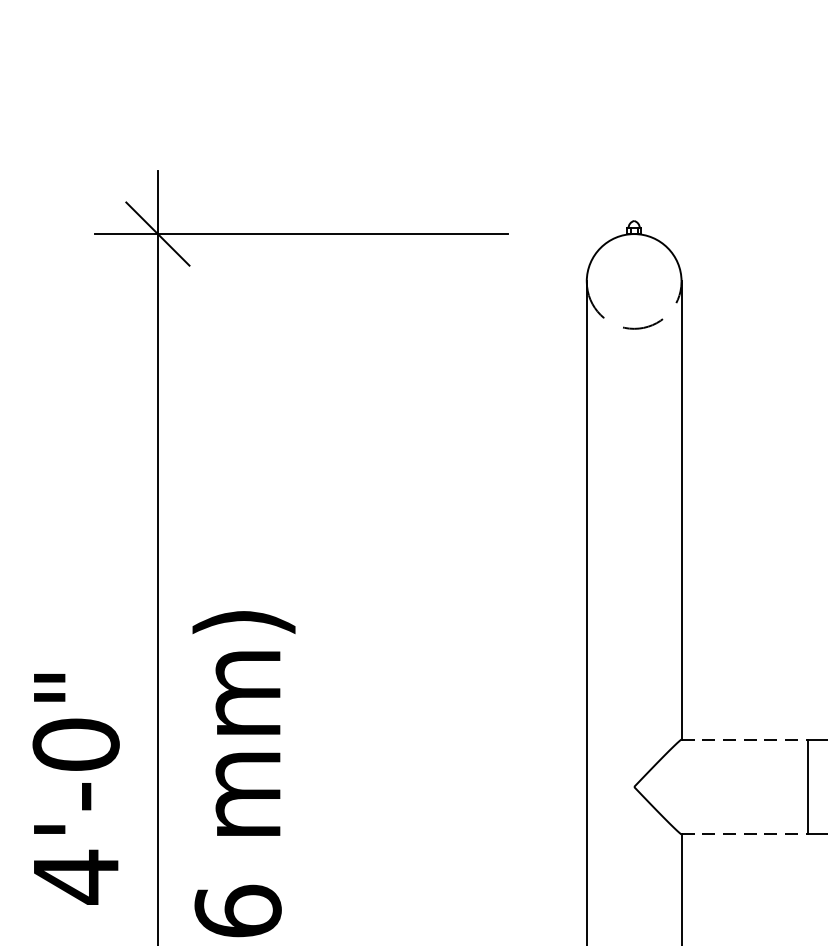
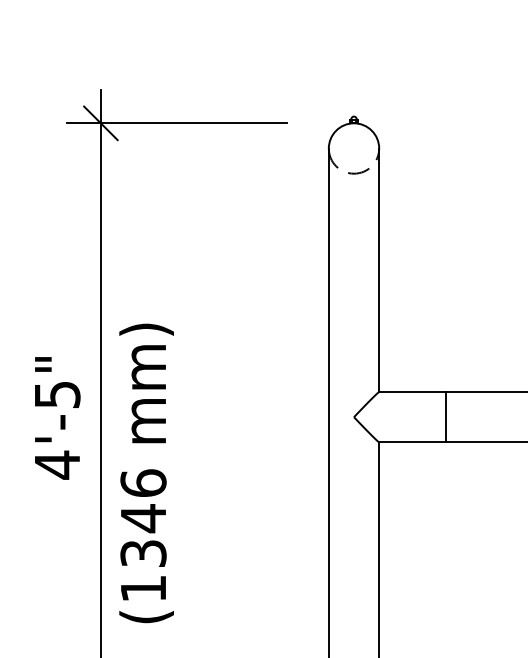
line: (744, 740) -> (412, 392), dashed -> solid
text: (76, 744) -> (57, 394), 4'-0" -> 4'-5"
line: (744, 834) -> (412, 442), dashed -> solid

